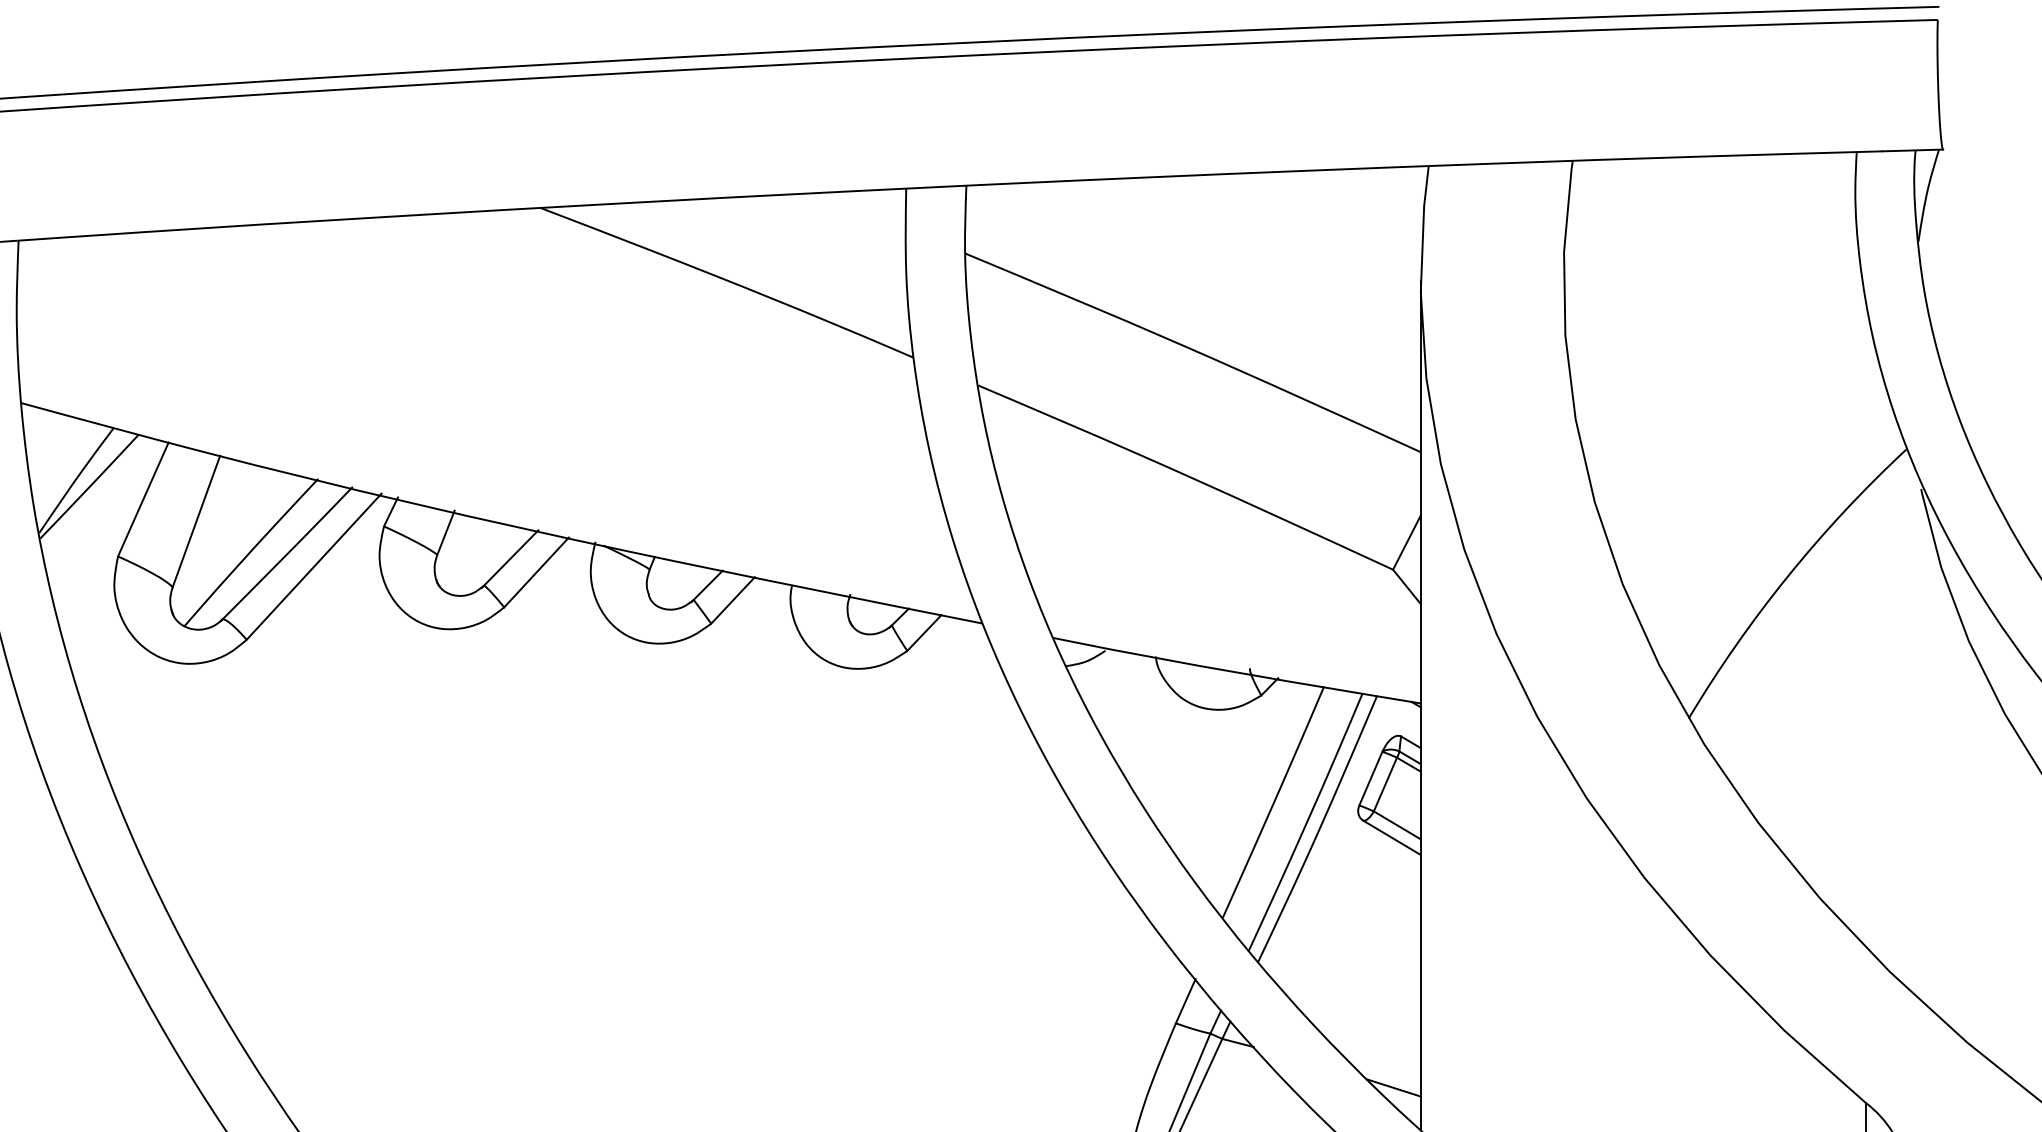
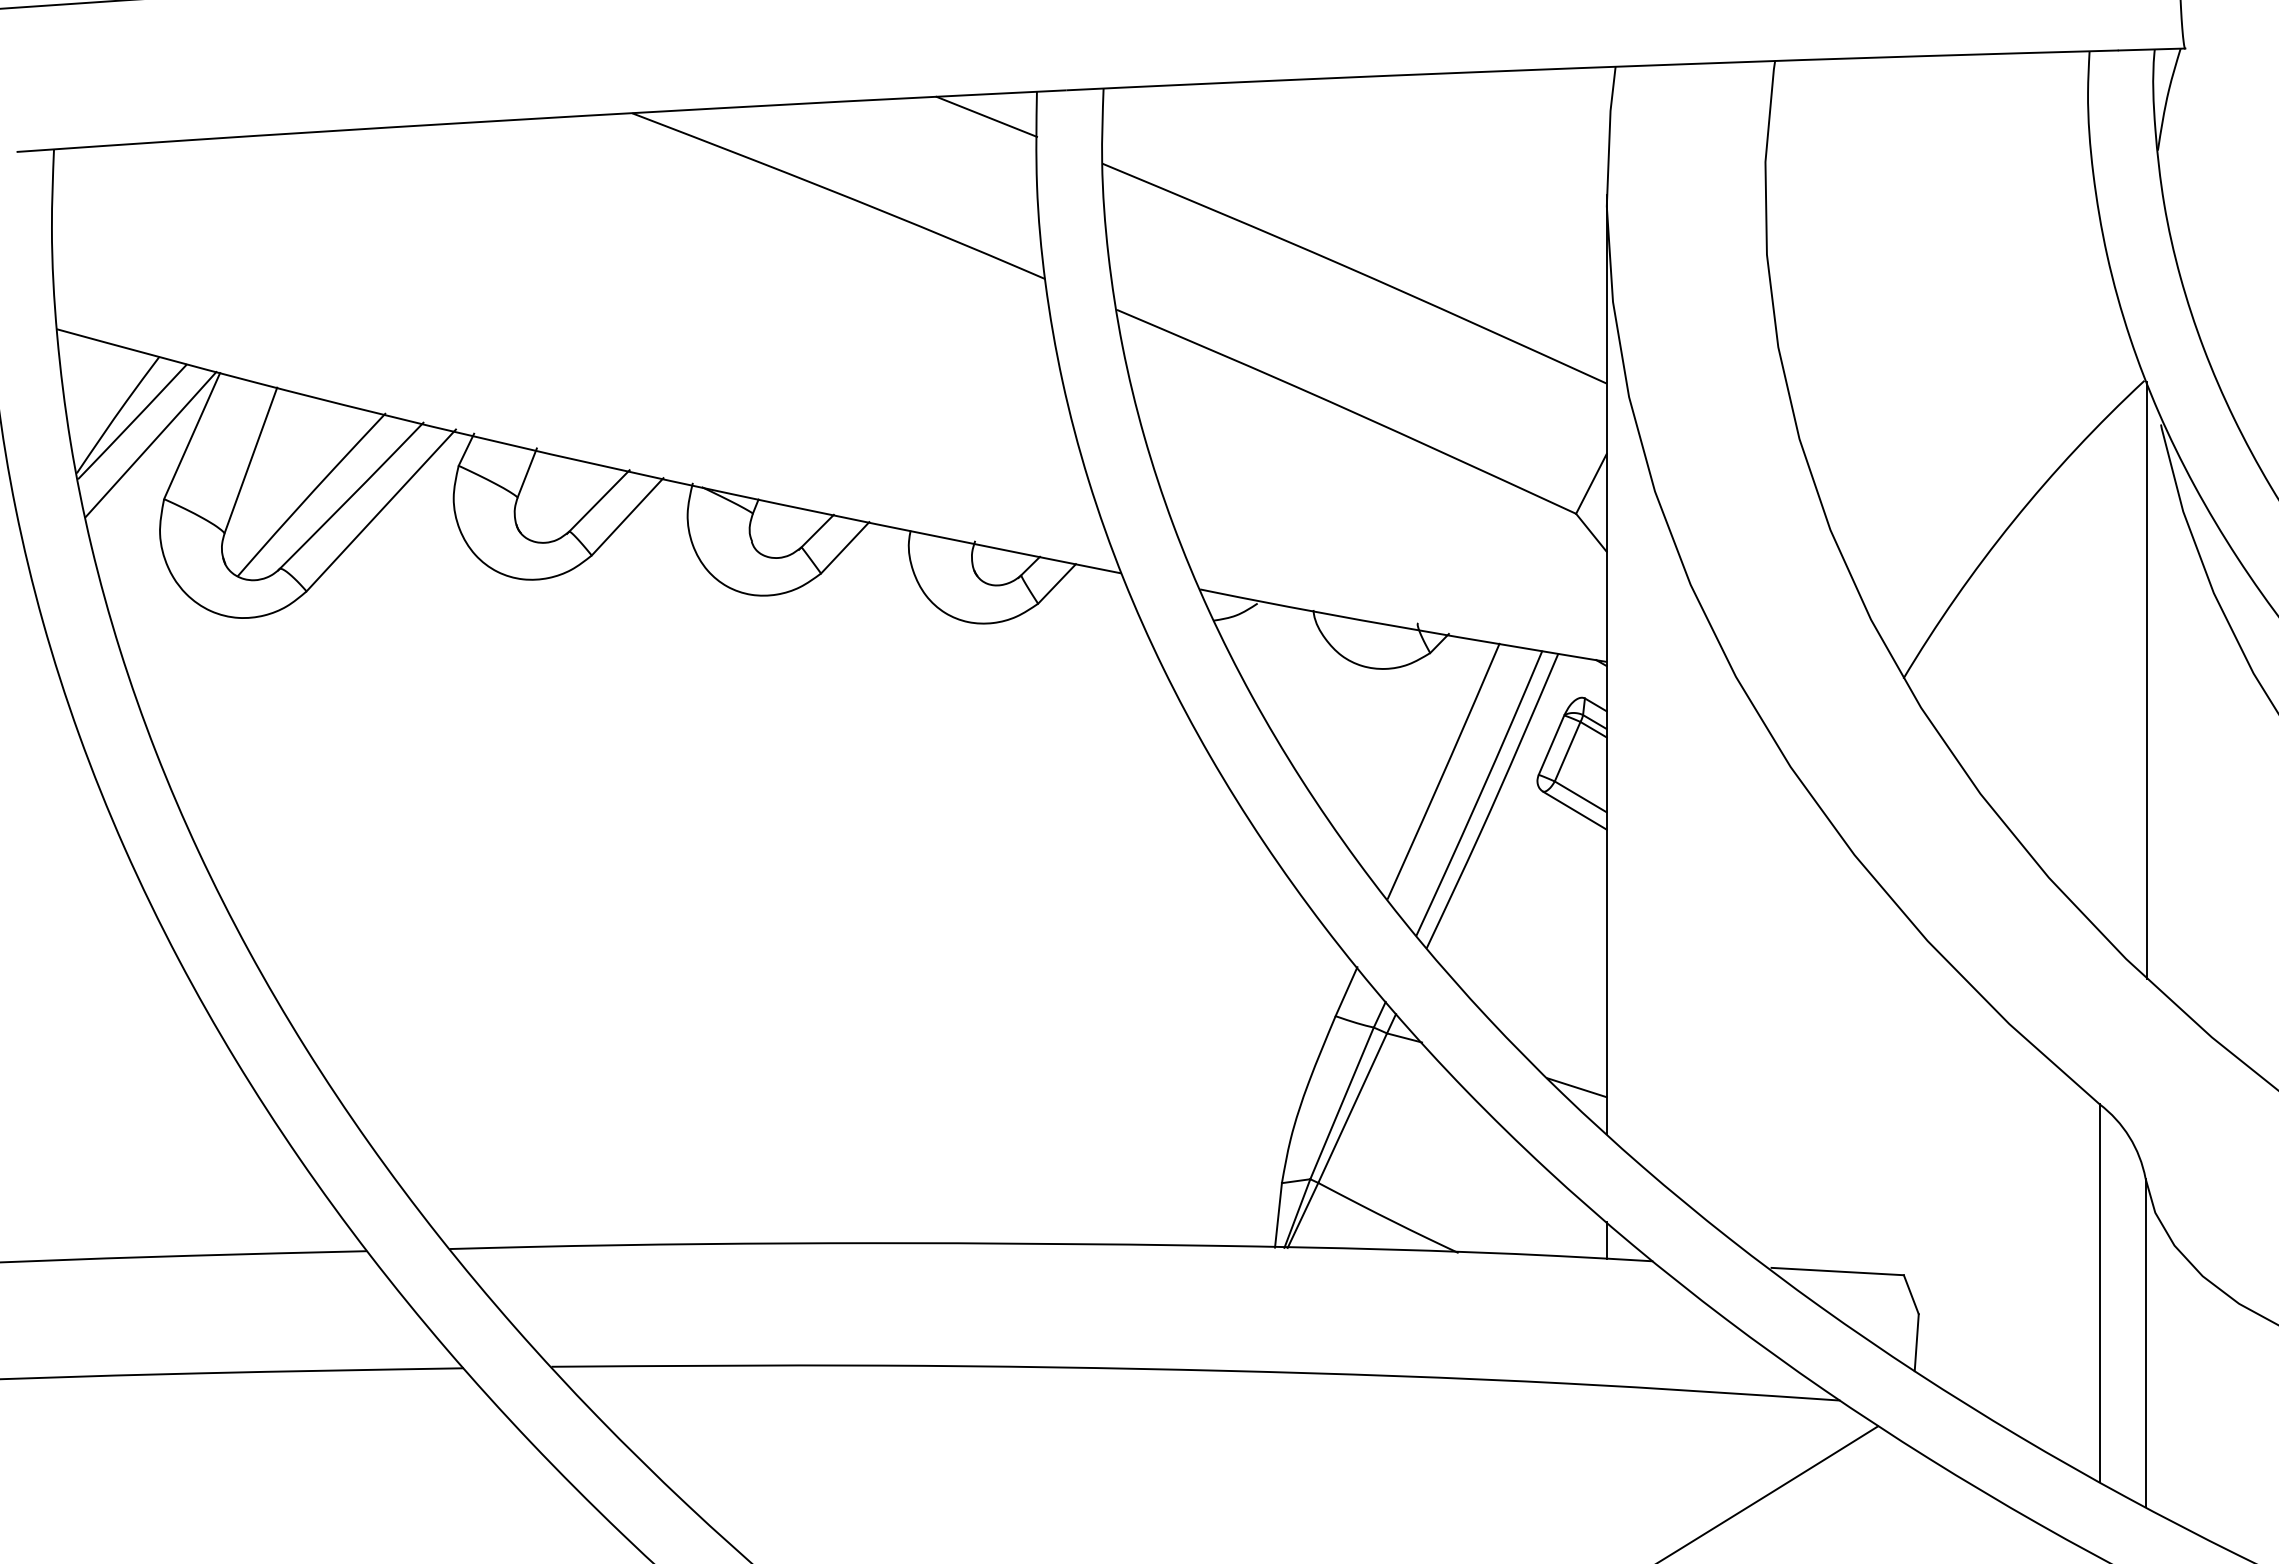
line: (860, 210) -> (986, 116), added
line: (105, 507) -> (150, 444), added
line: (1908, 720) -> (2146, 680), added

